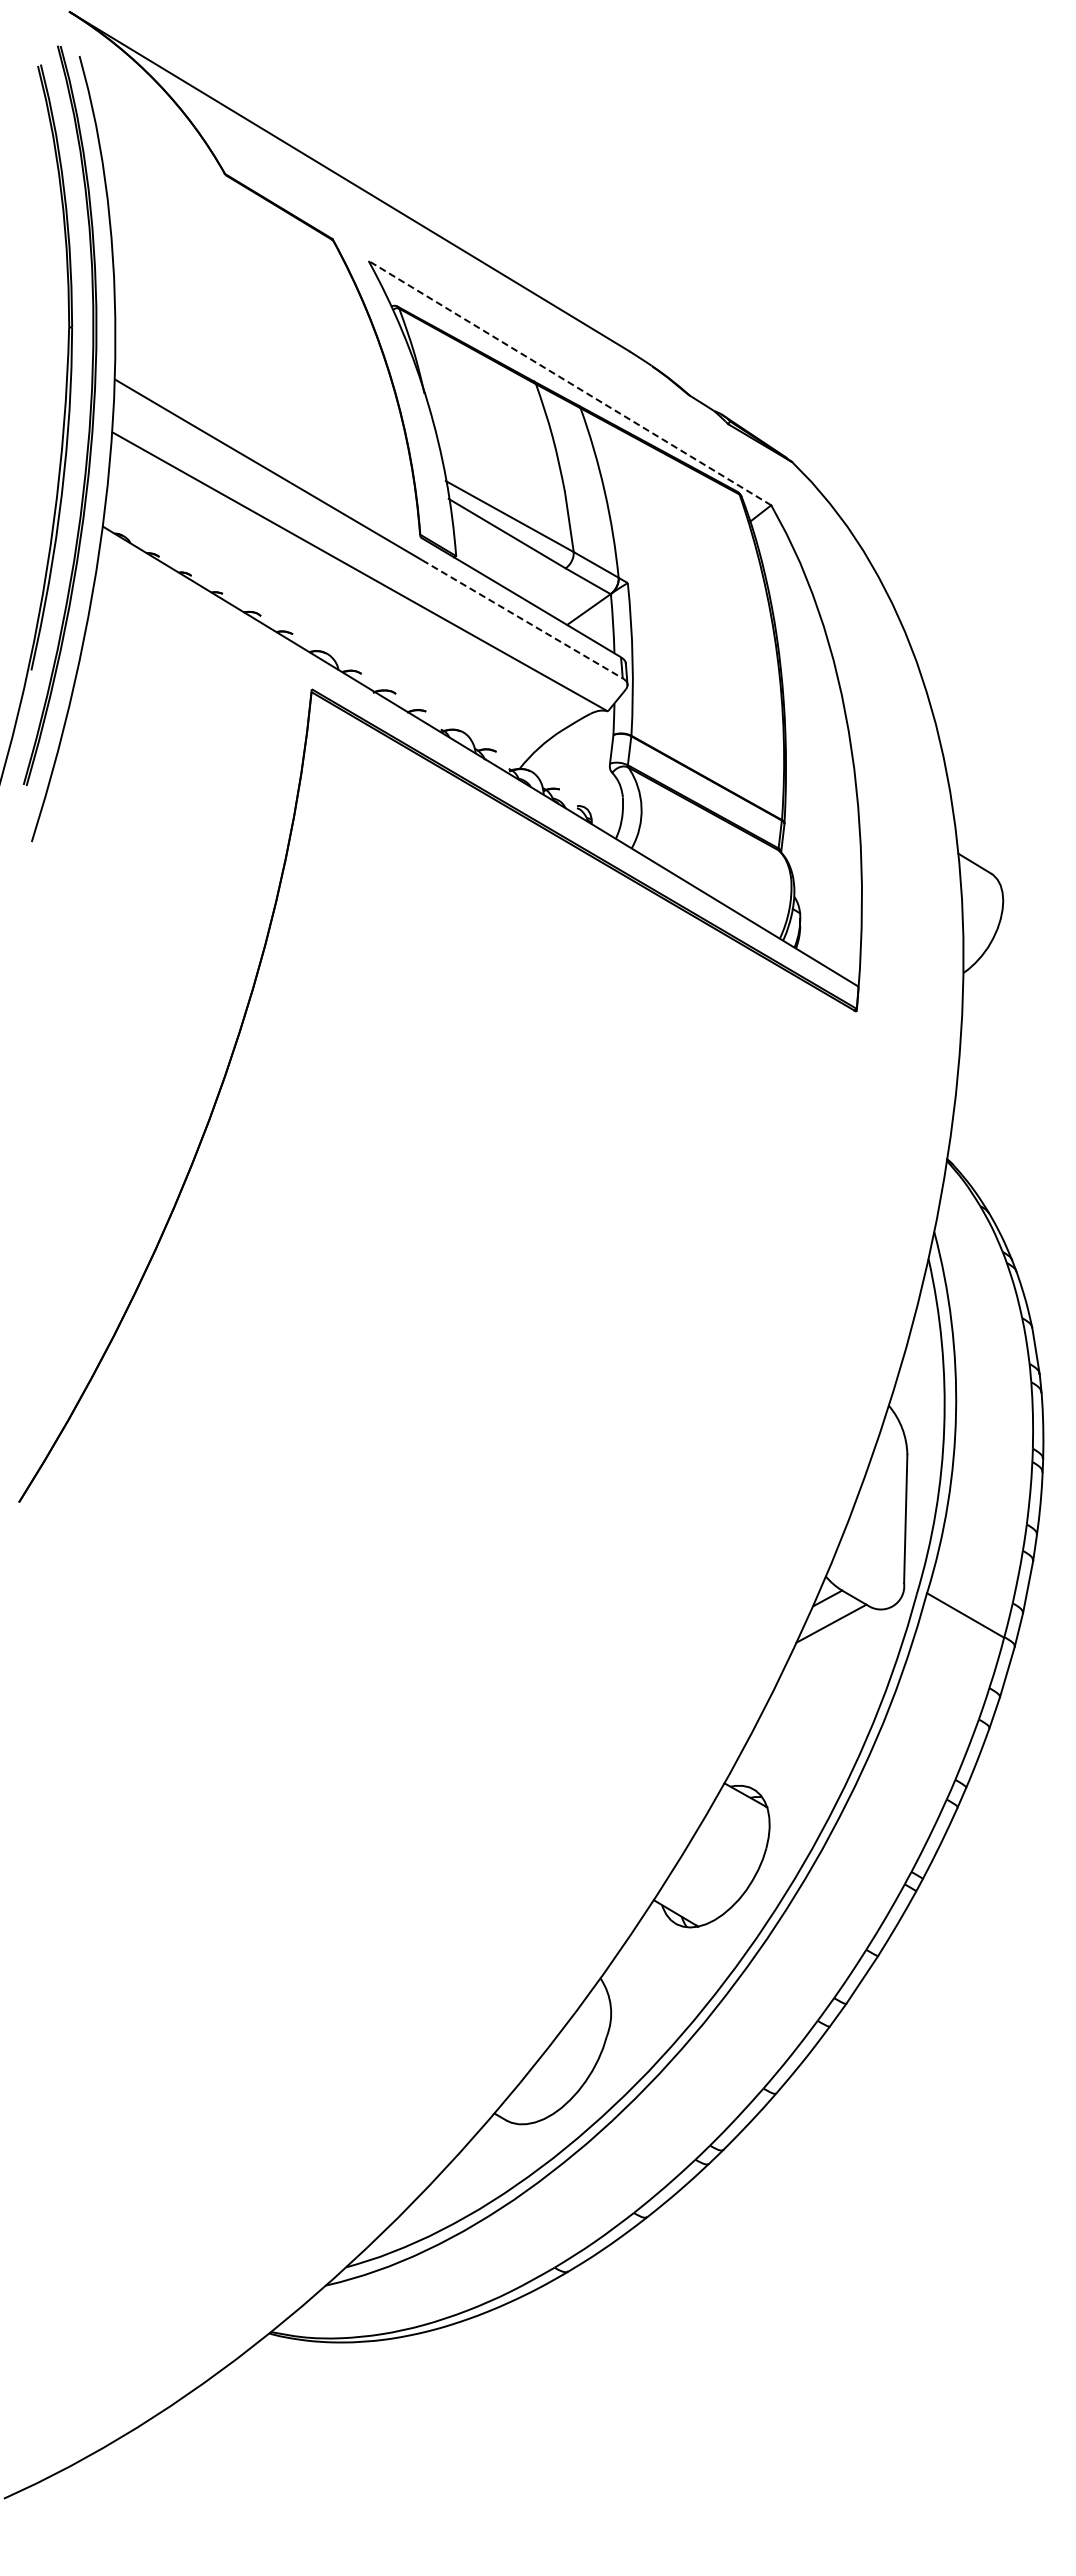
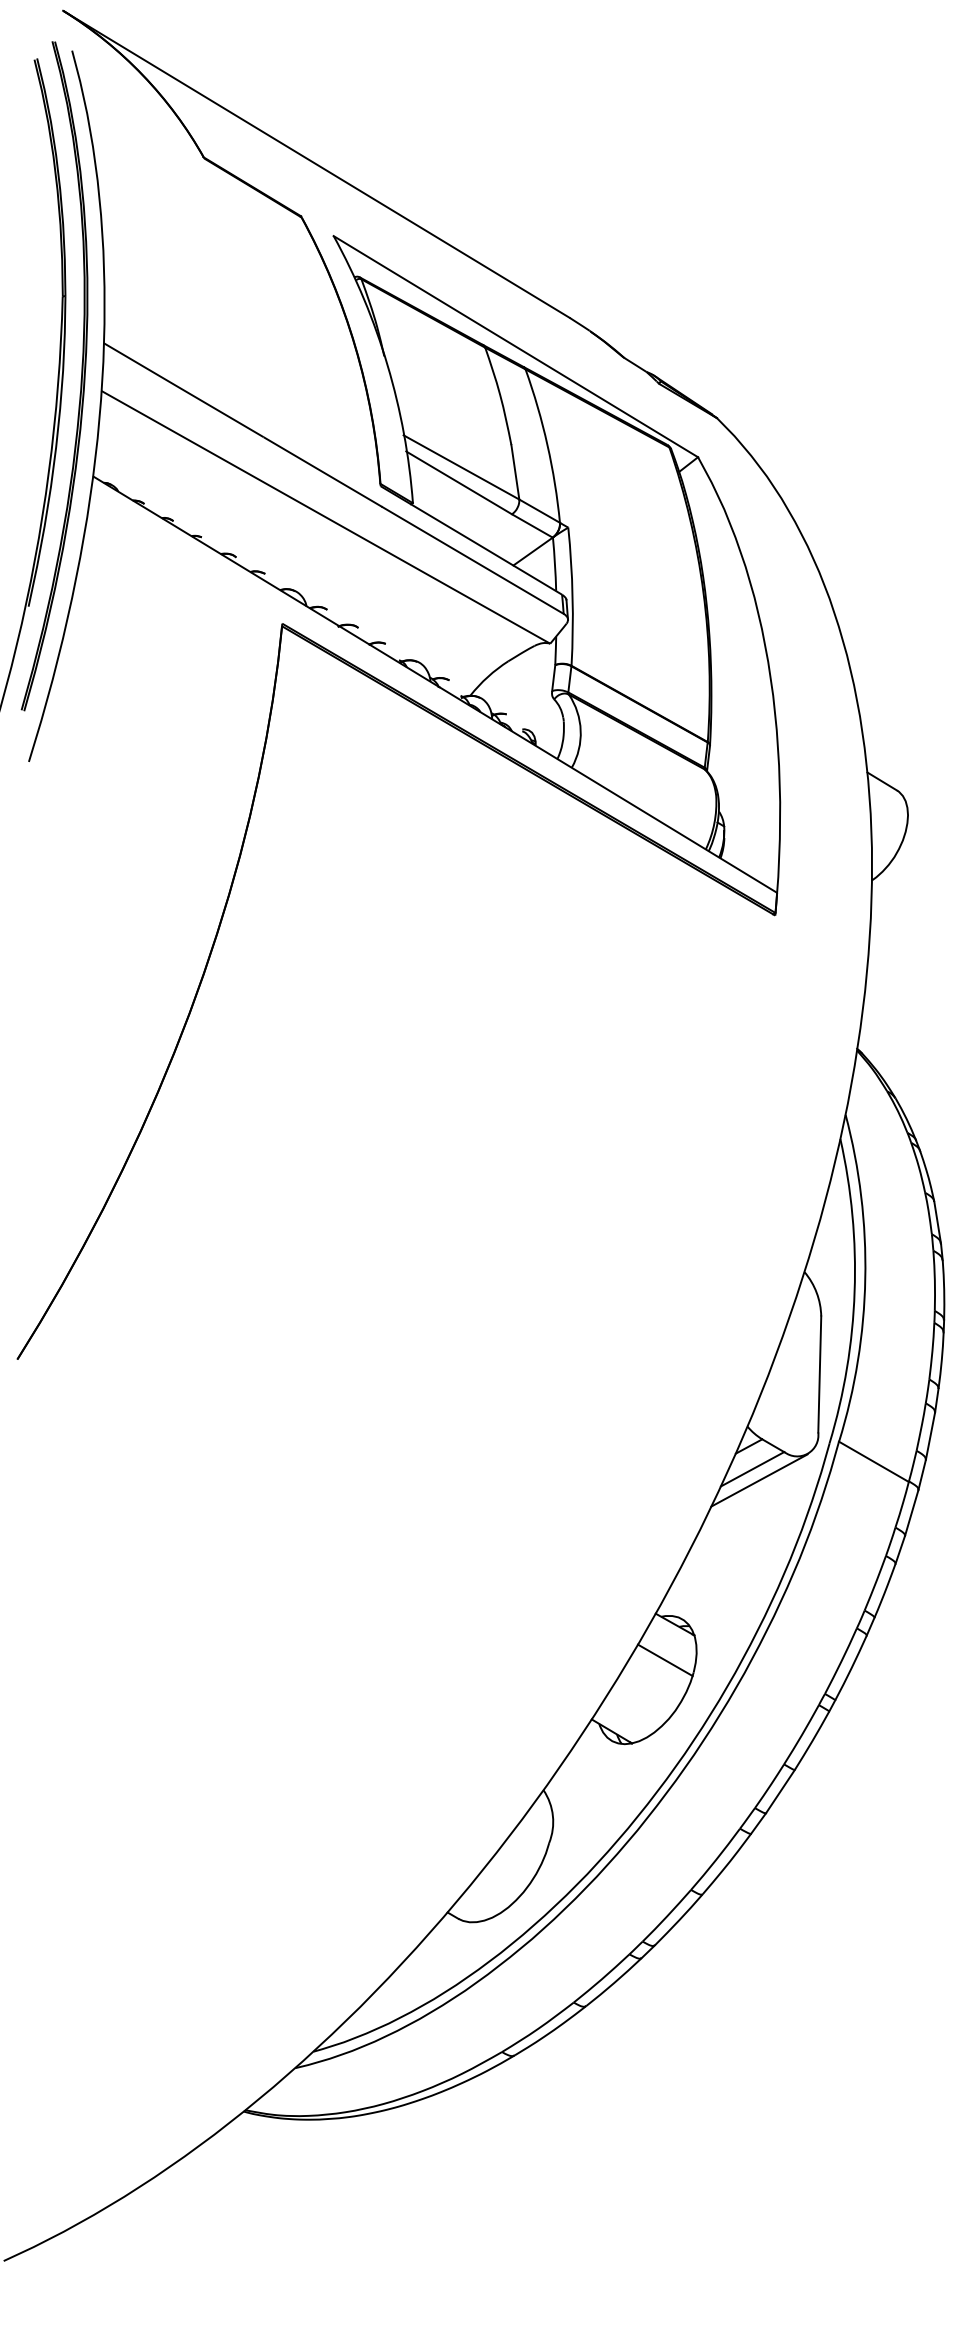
line: (569, 383) -> (515, 347), dashed -> solid
line: (522, 619) -> (472, 560), dashed -> solid
line: (839, 1635) -> (759, 1479), added
line: (734, 1834) -> (664, 1660), added

